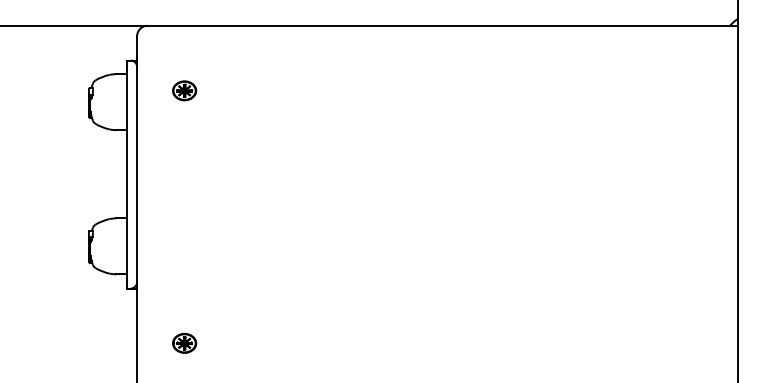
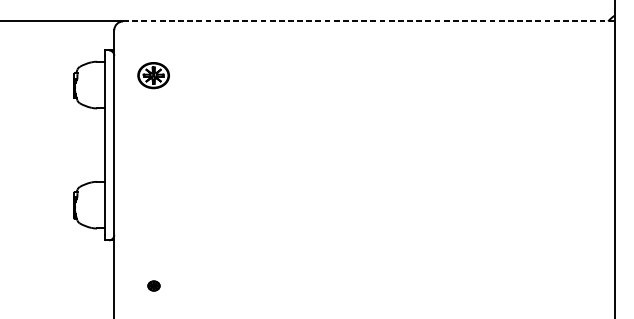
line: (443, 25) -> (369, 21), solid -> dashed
part: (184, 90) -> (153, 75), size x1.6
part: (184, 343) -> (153, 286), size x0.6

